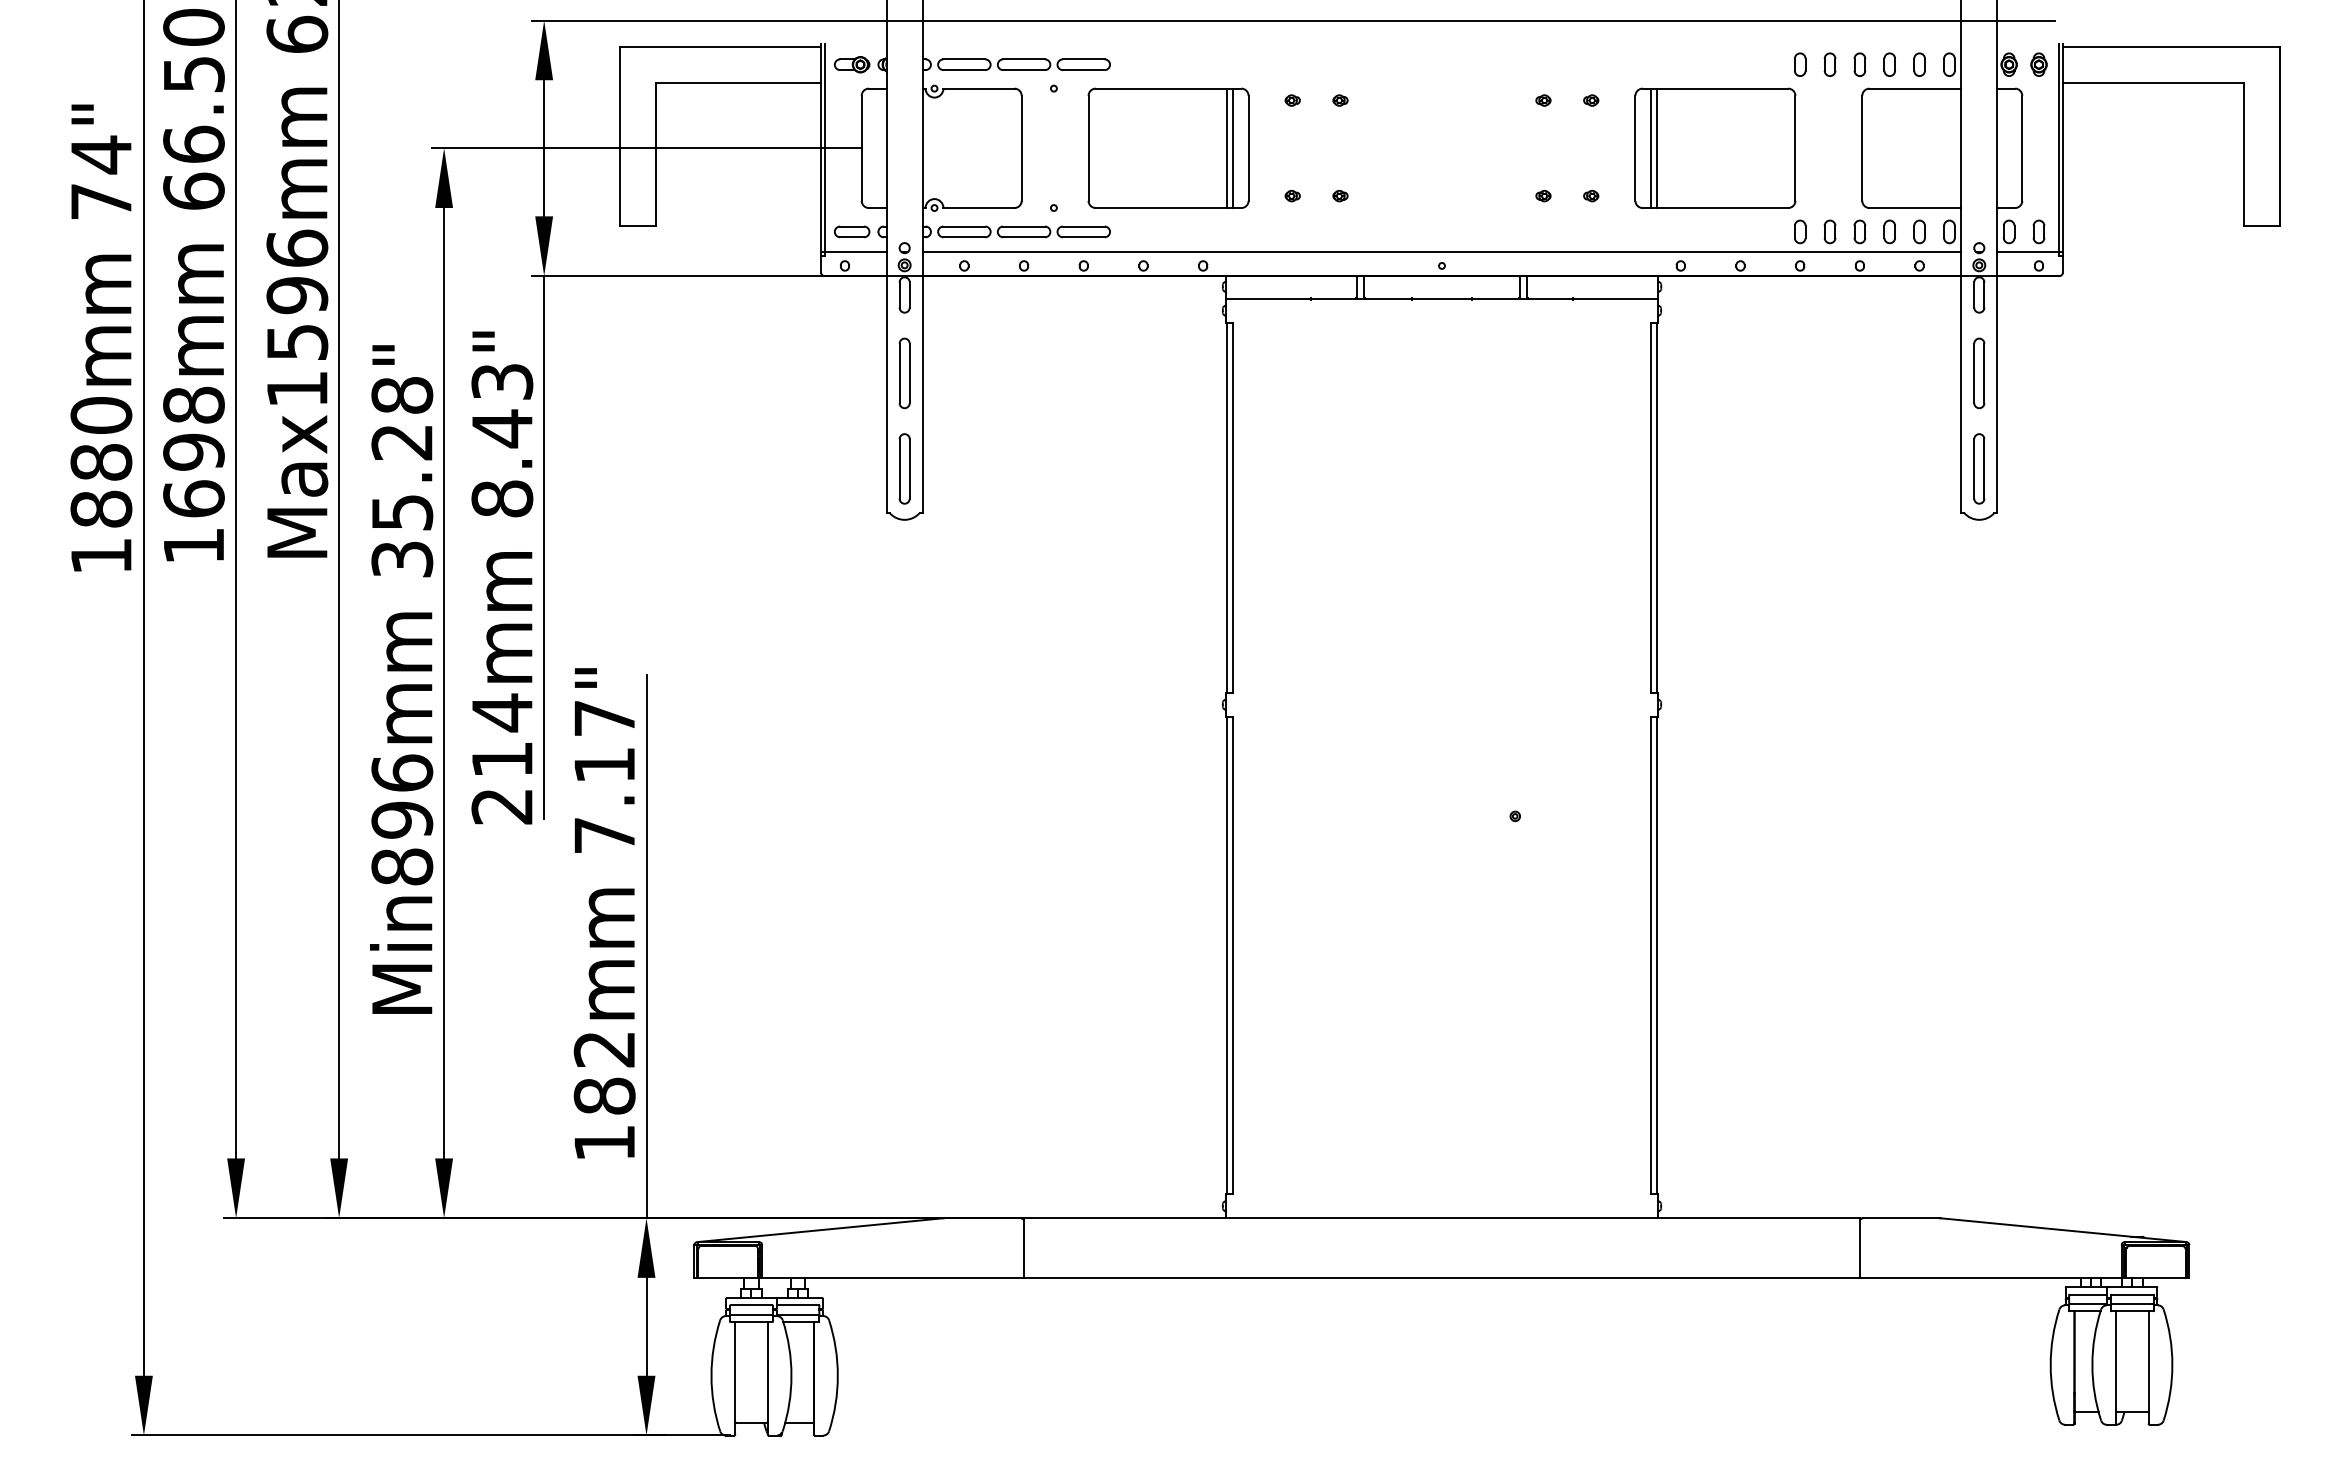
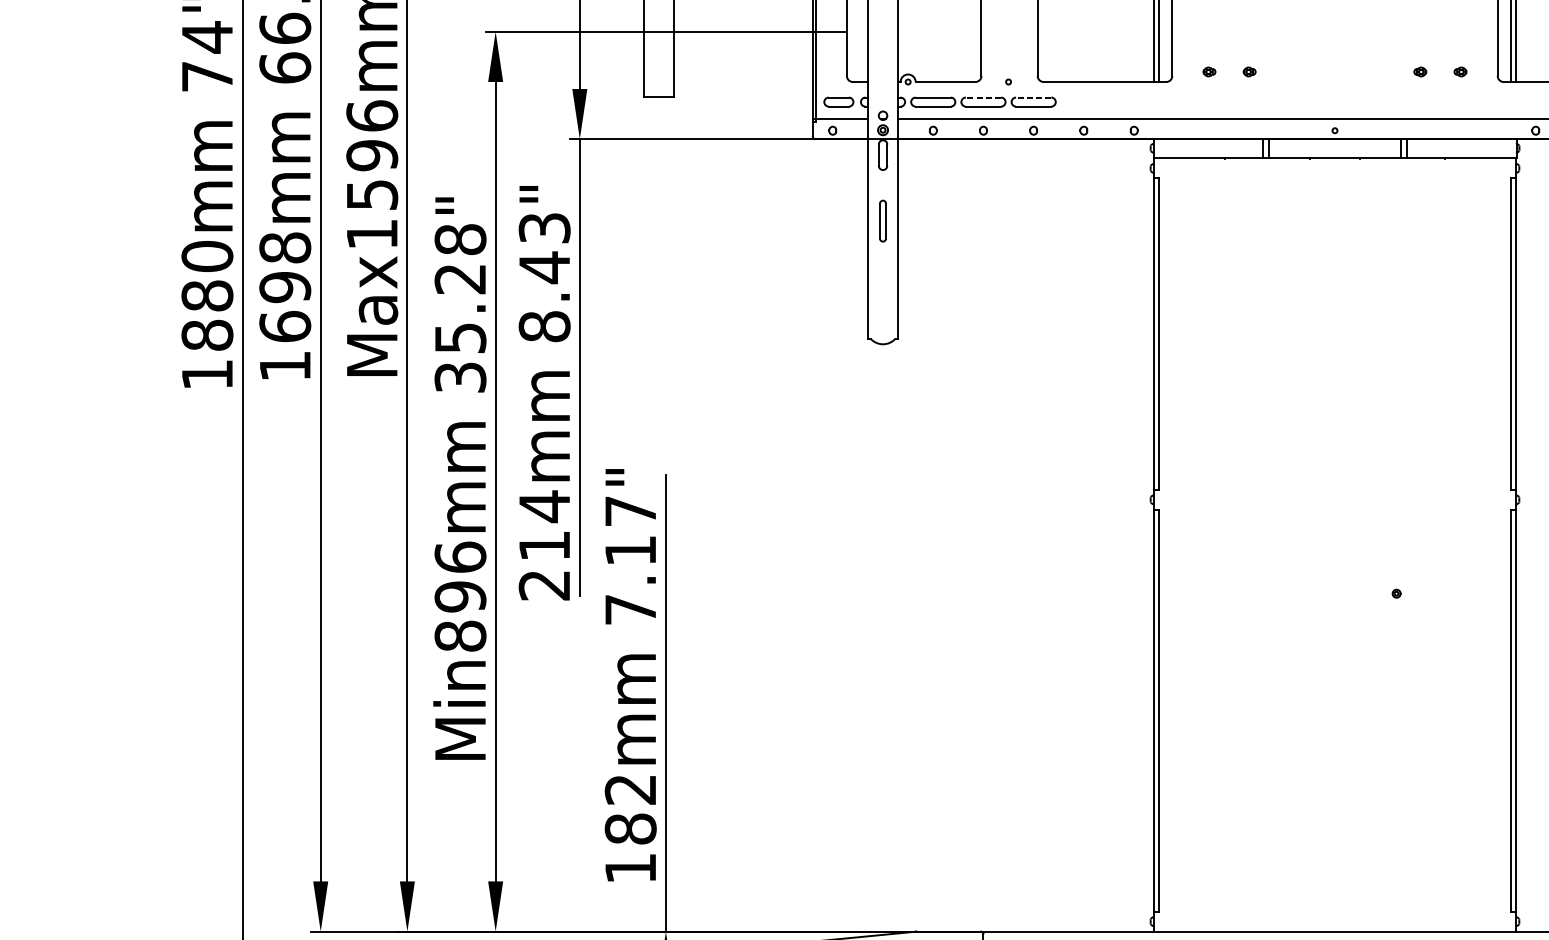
line: (1024, 226) -> (983, 97), solid -> dashed
line: (1083, 226) -> (1033, 97), solid -> dashed
part: (904, 373) -> (882, 221), size x0.7
part: (904, 468) -> (882, 301), removed

